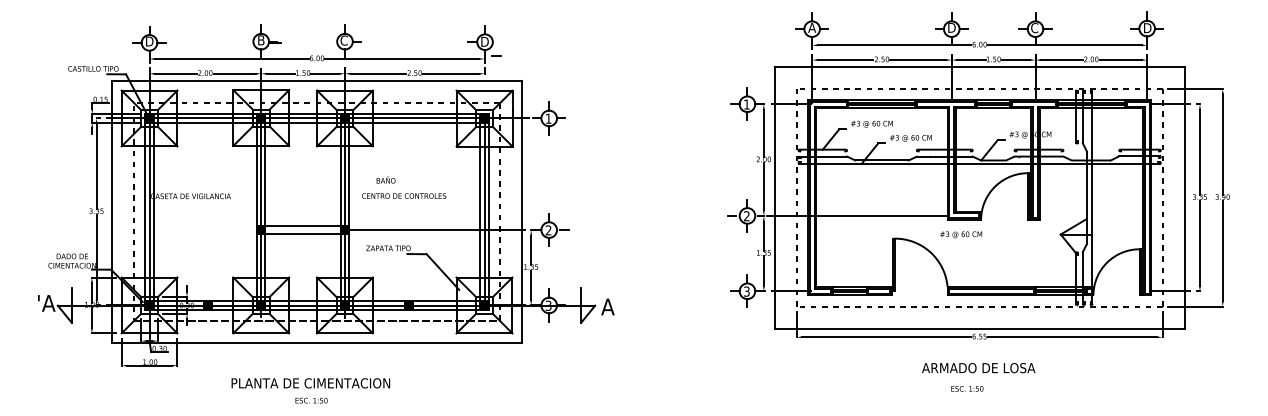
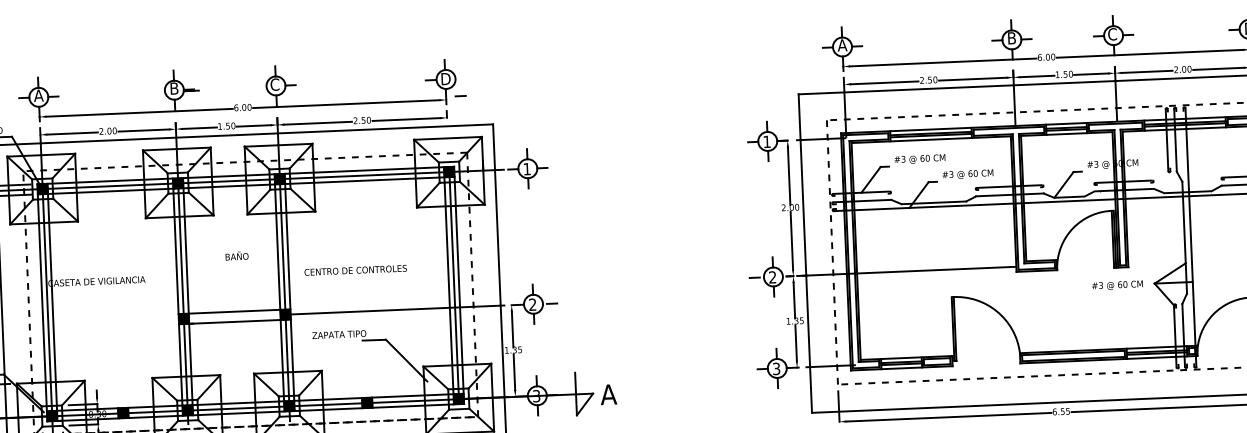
text: (951, 27) -> (1011, 37), D -> B
text: (149, 41) -> (38, 95), D -> A
text: (385, 179) -> (236, 255), moved
text: (961, 234) -> (1117, 285), moved

